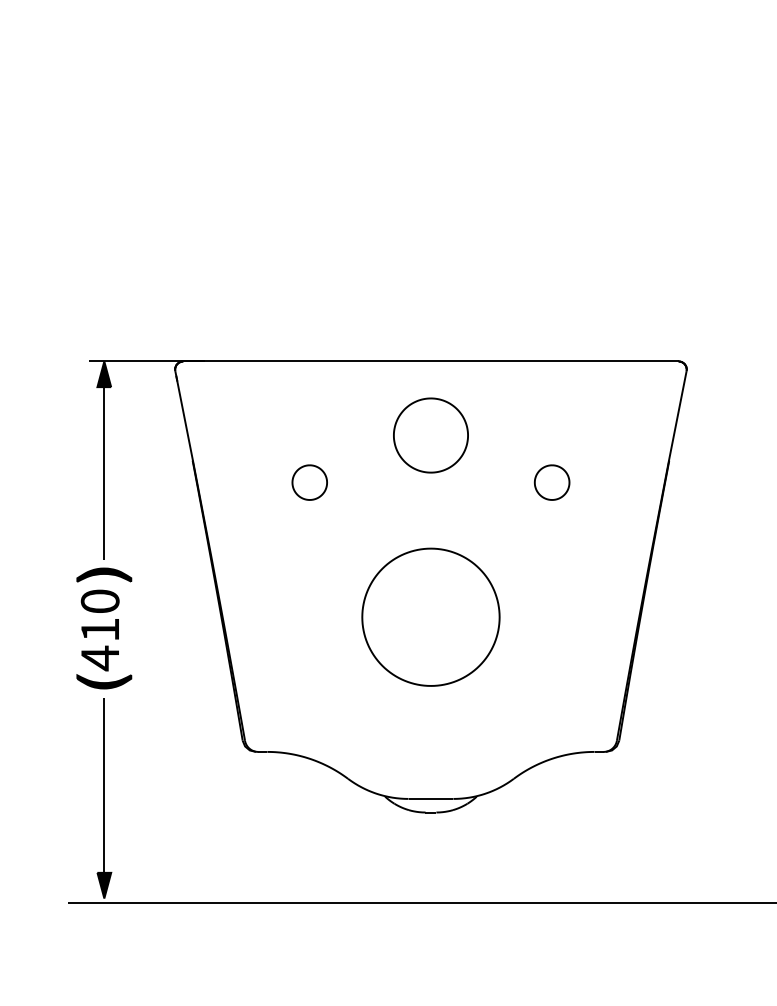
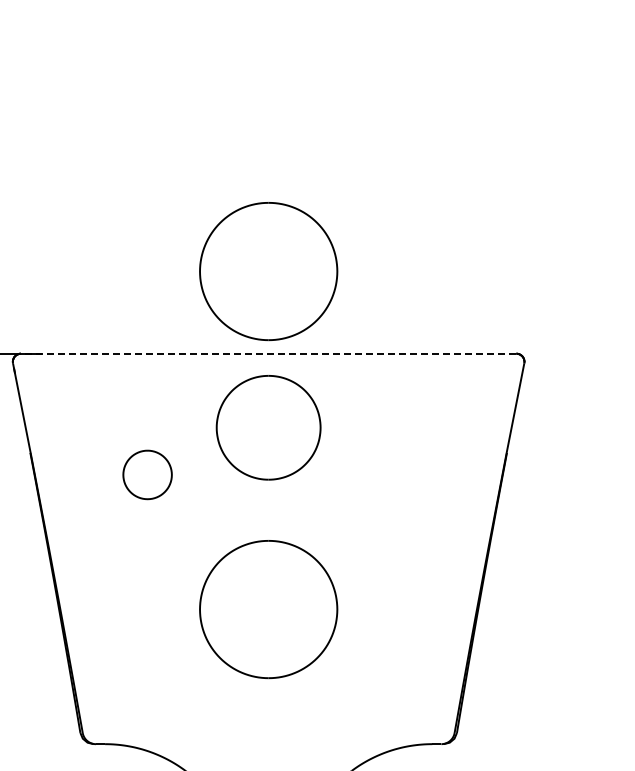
part: (430, 278) -> (268, 270), added
line: (430, 361) -> (268, 353), solid -> dashed
part: (430, 435) -> (268, 427), size x1.4
part: (309, 482) -> (147, 474), size x1.4
part: (551, 482) -> (389, 474), removed

